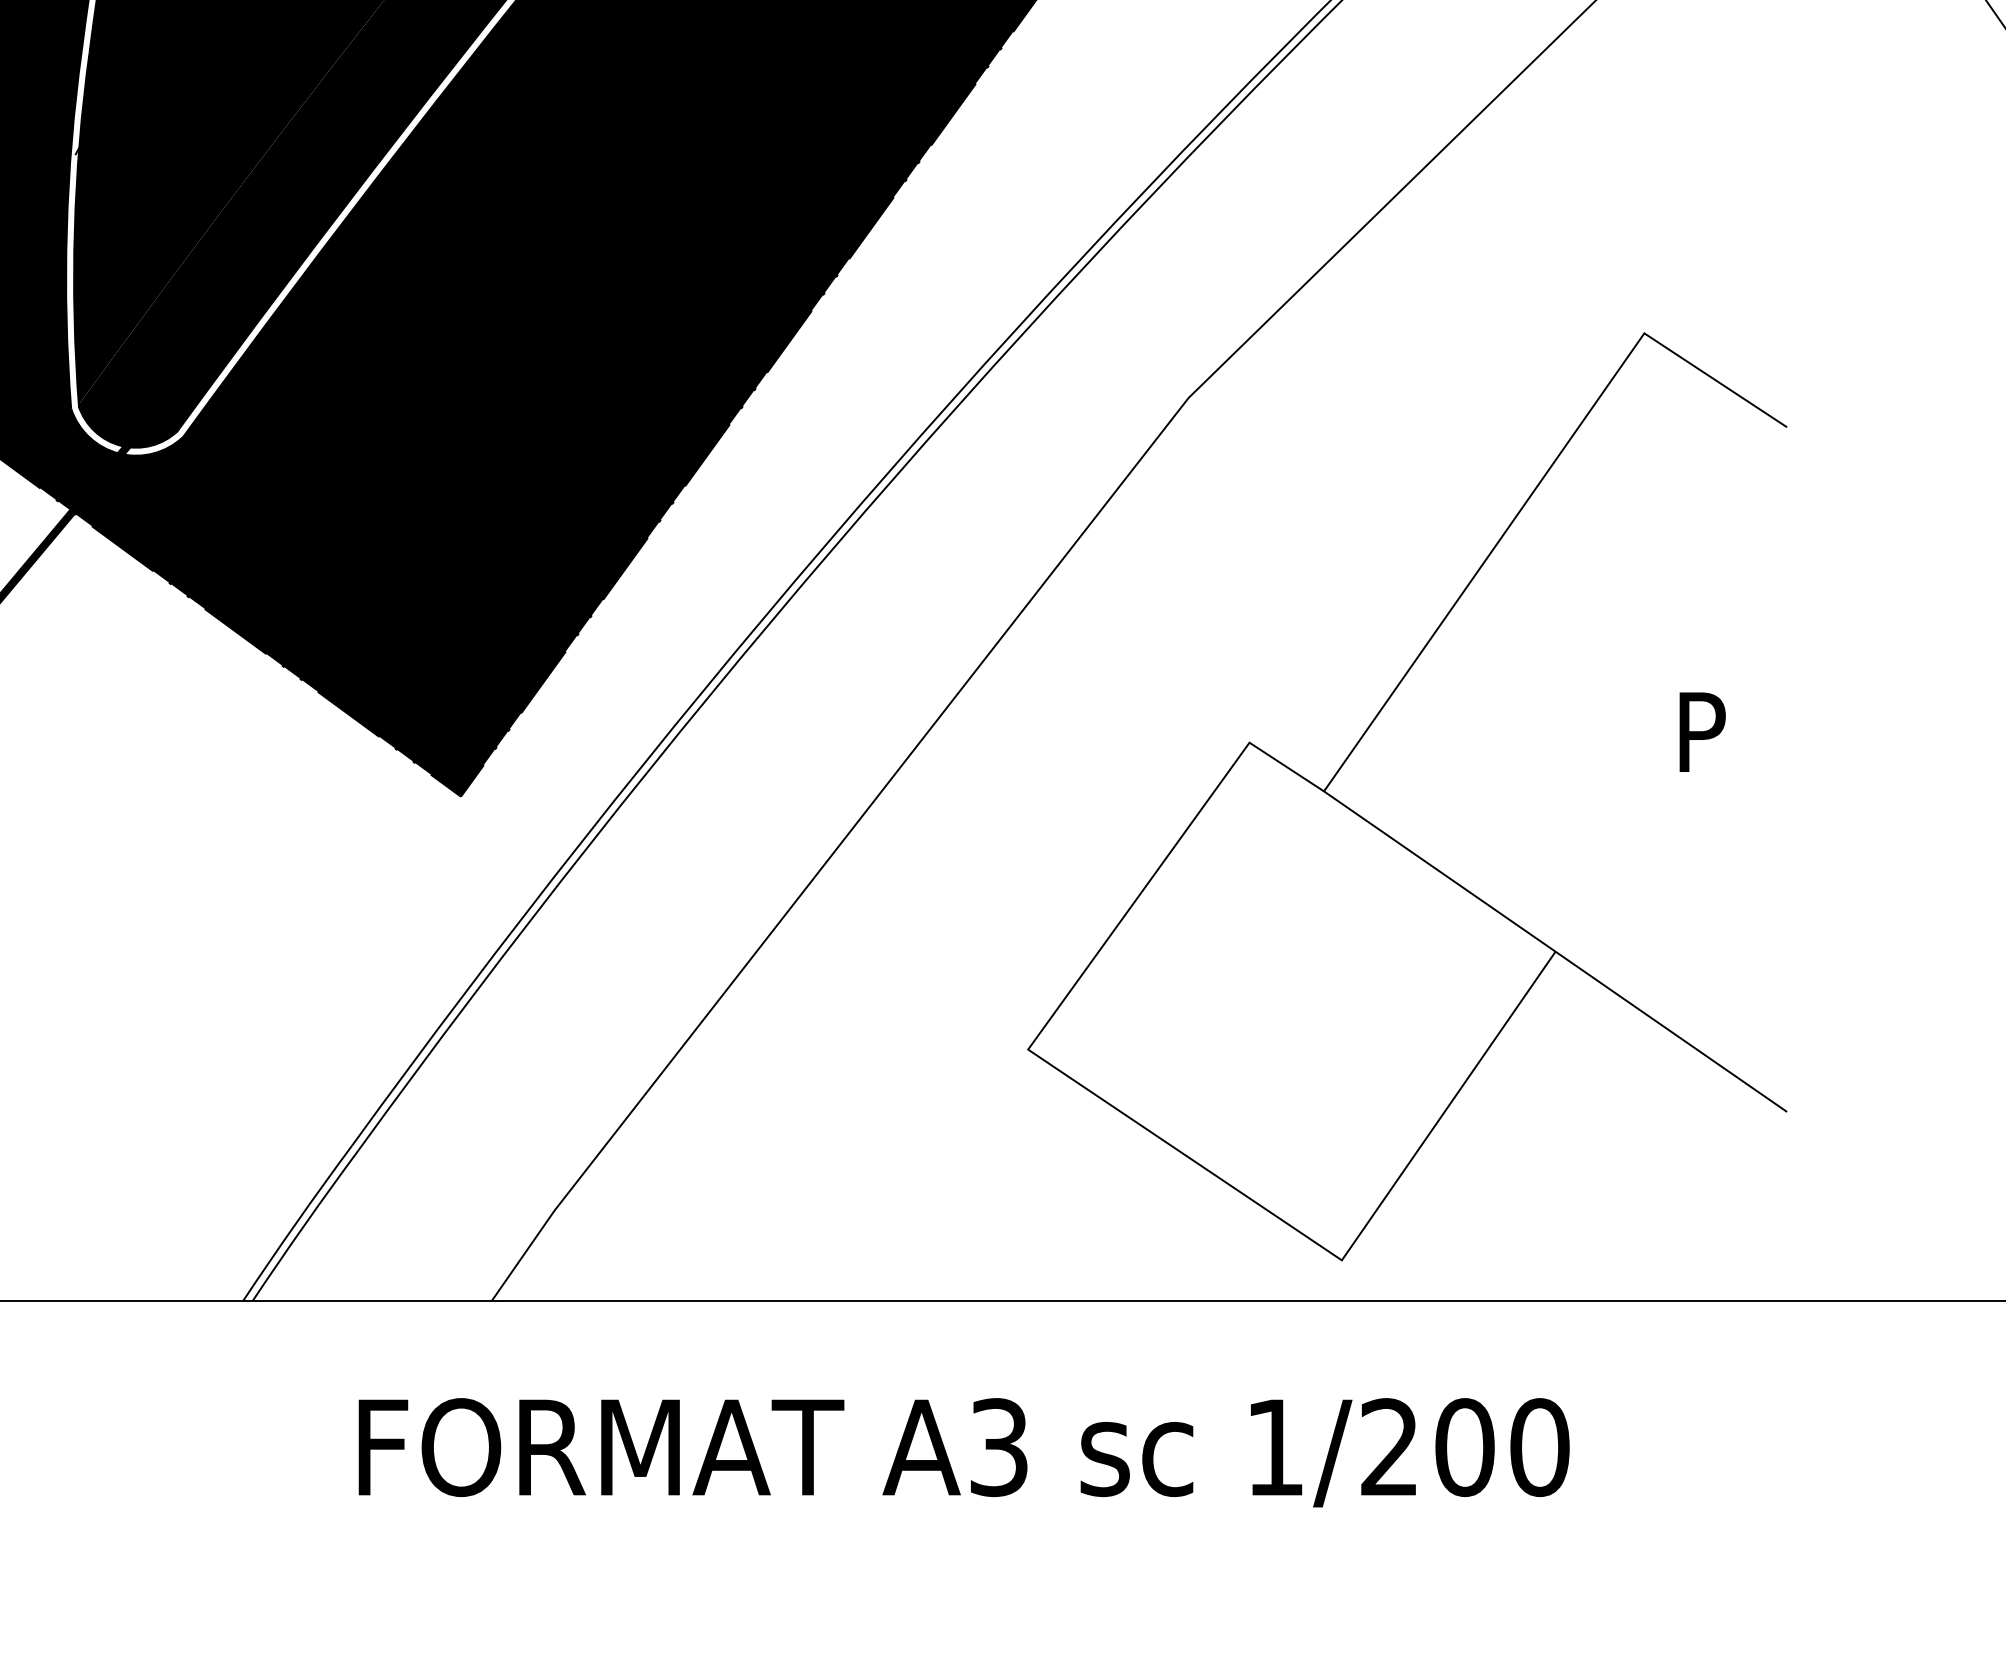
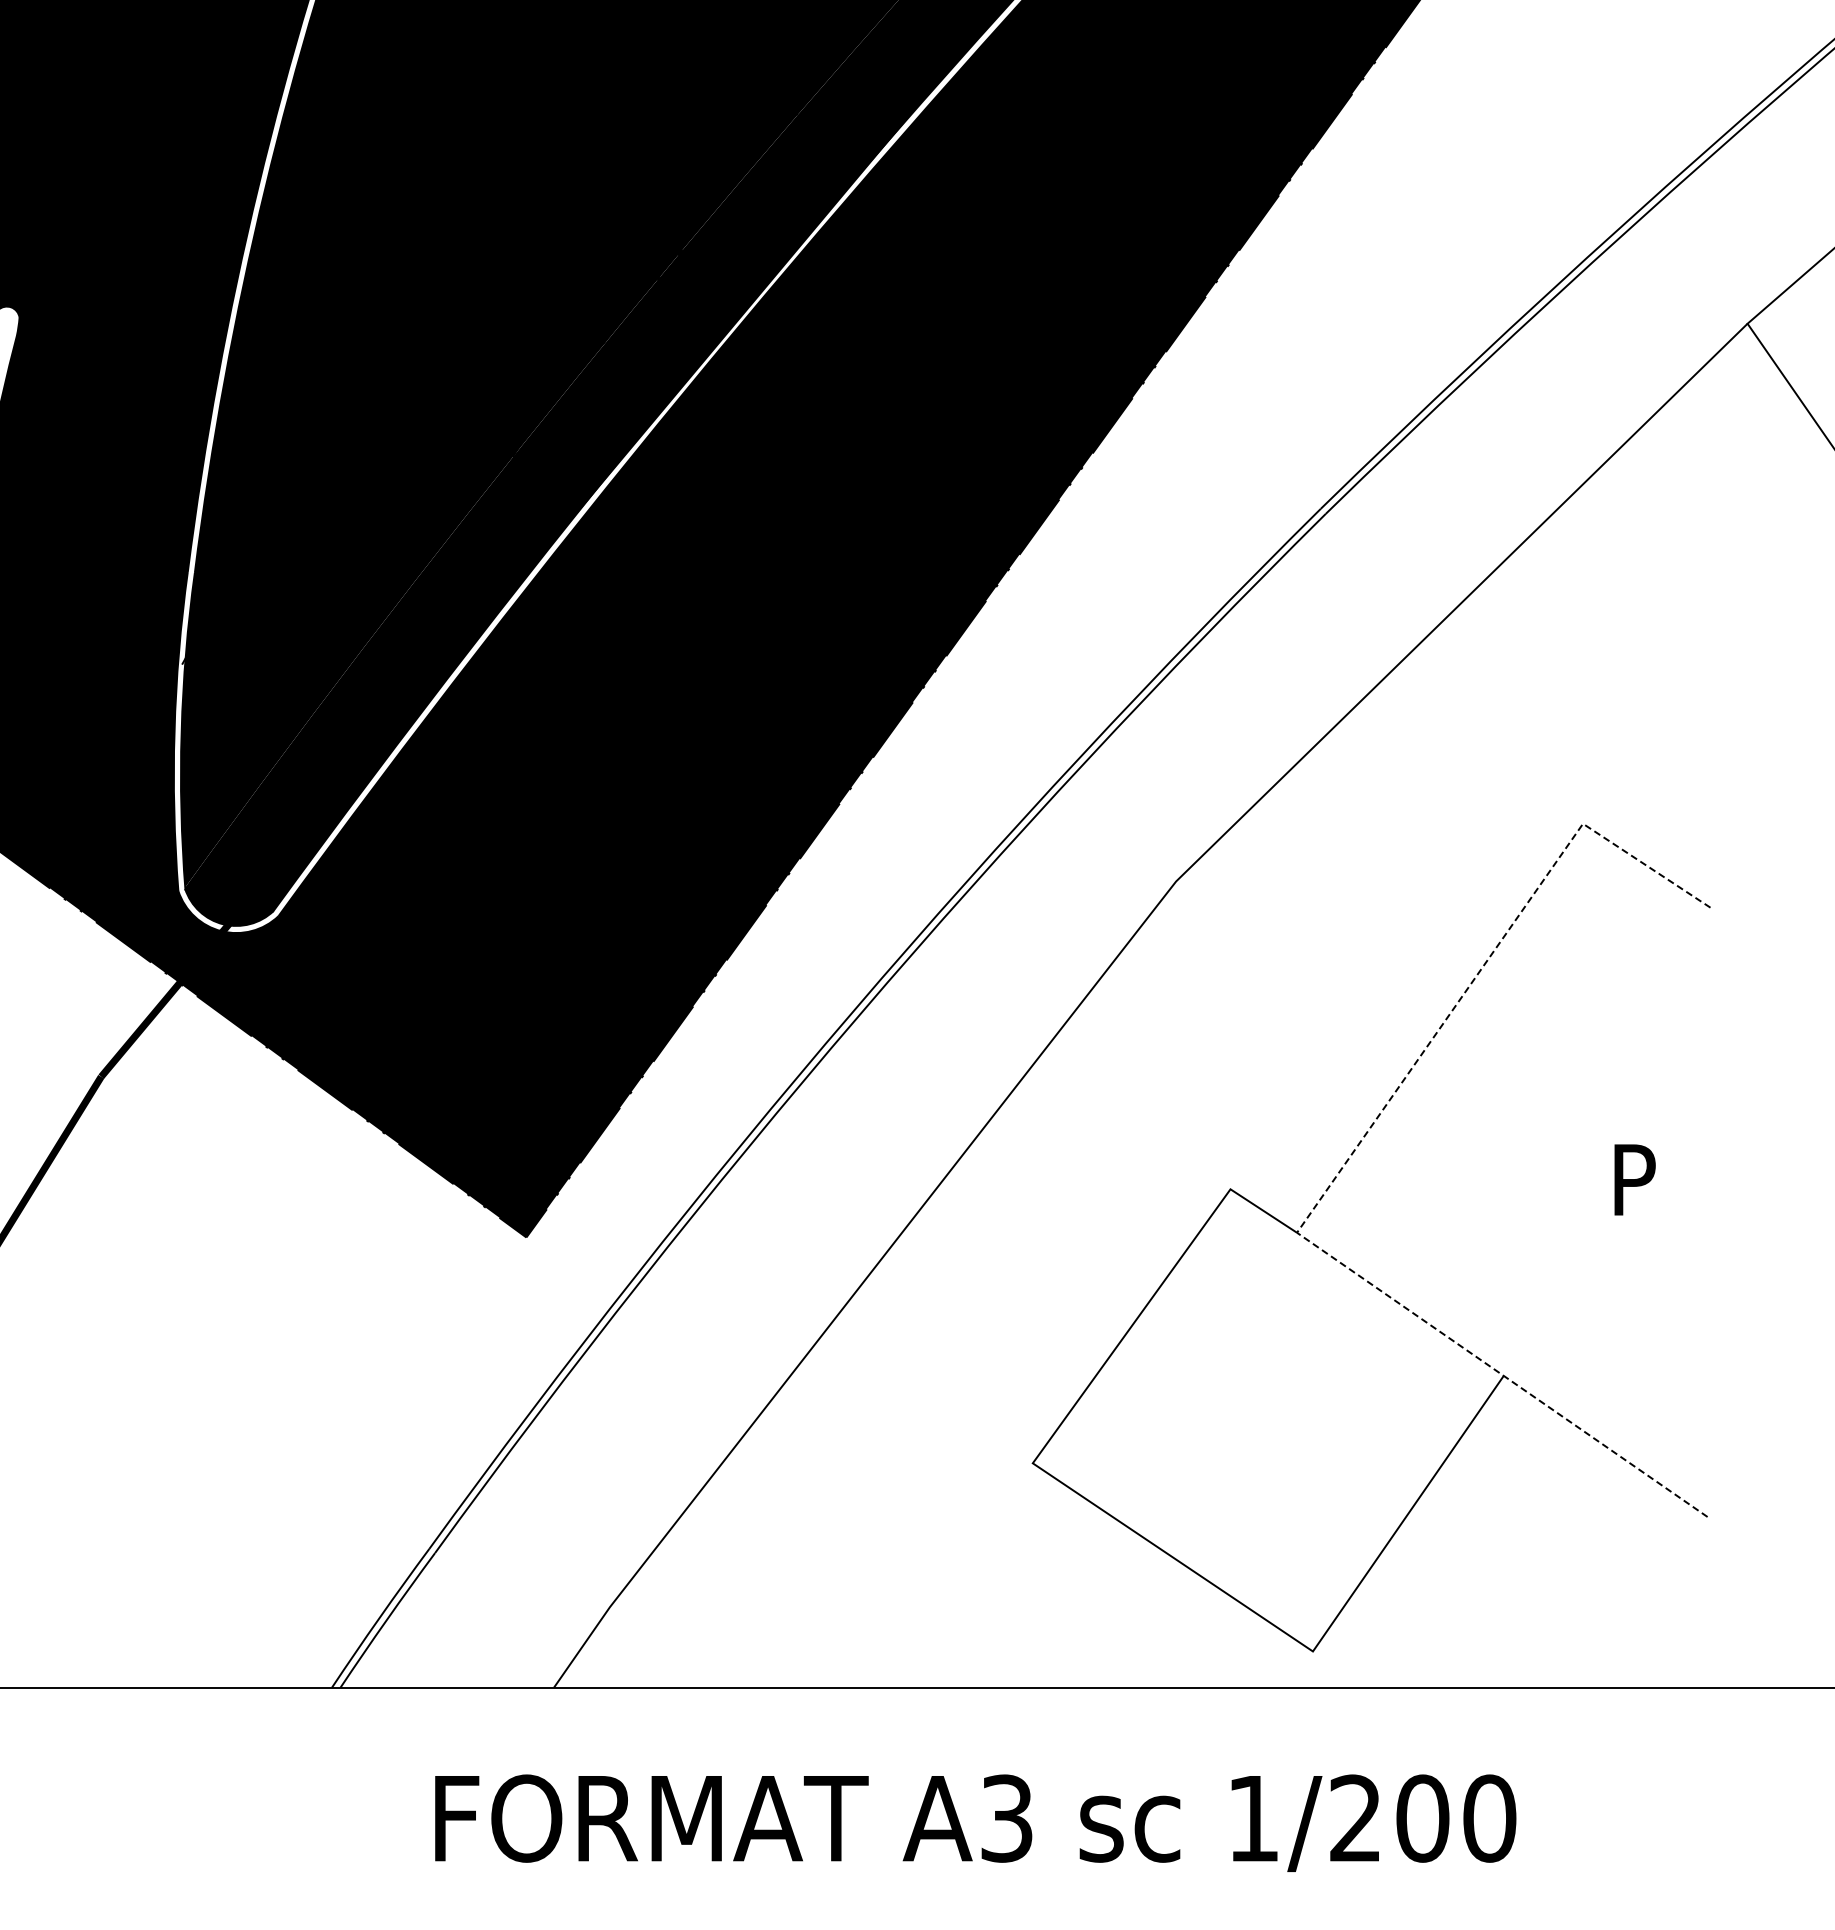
line: (1371, 722) -> (1339, 1171), solid -> dashed

